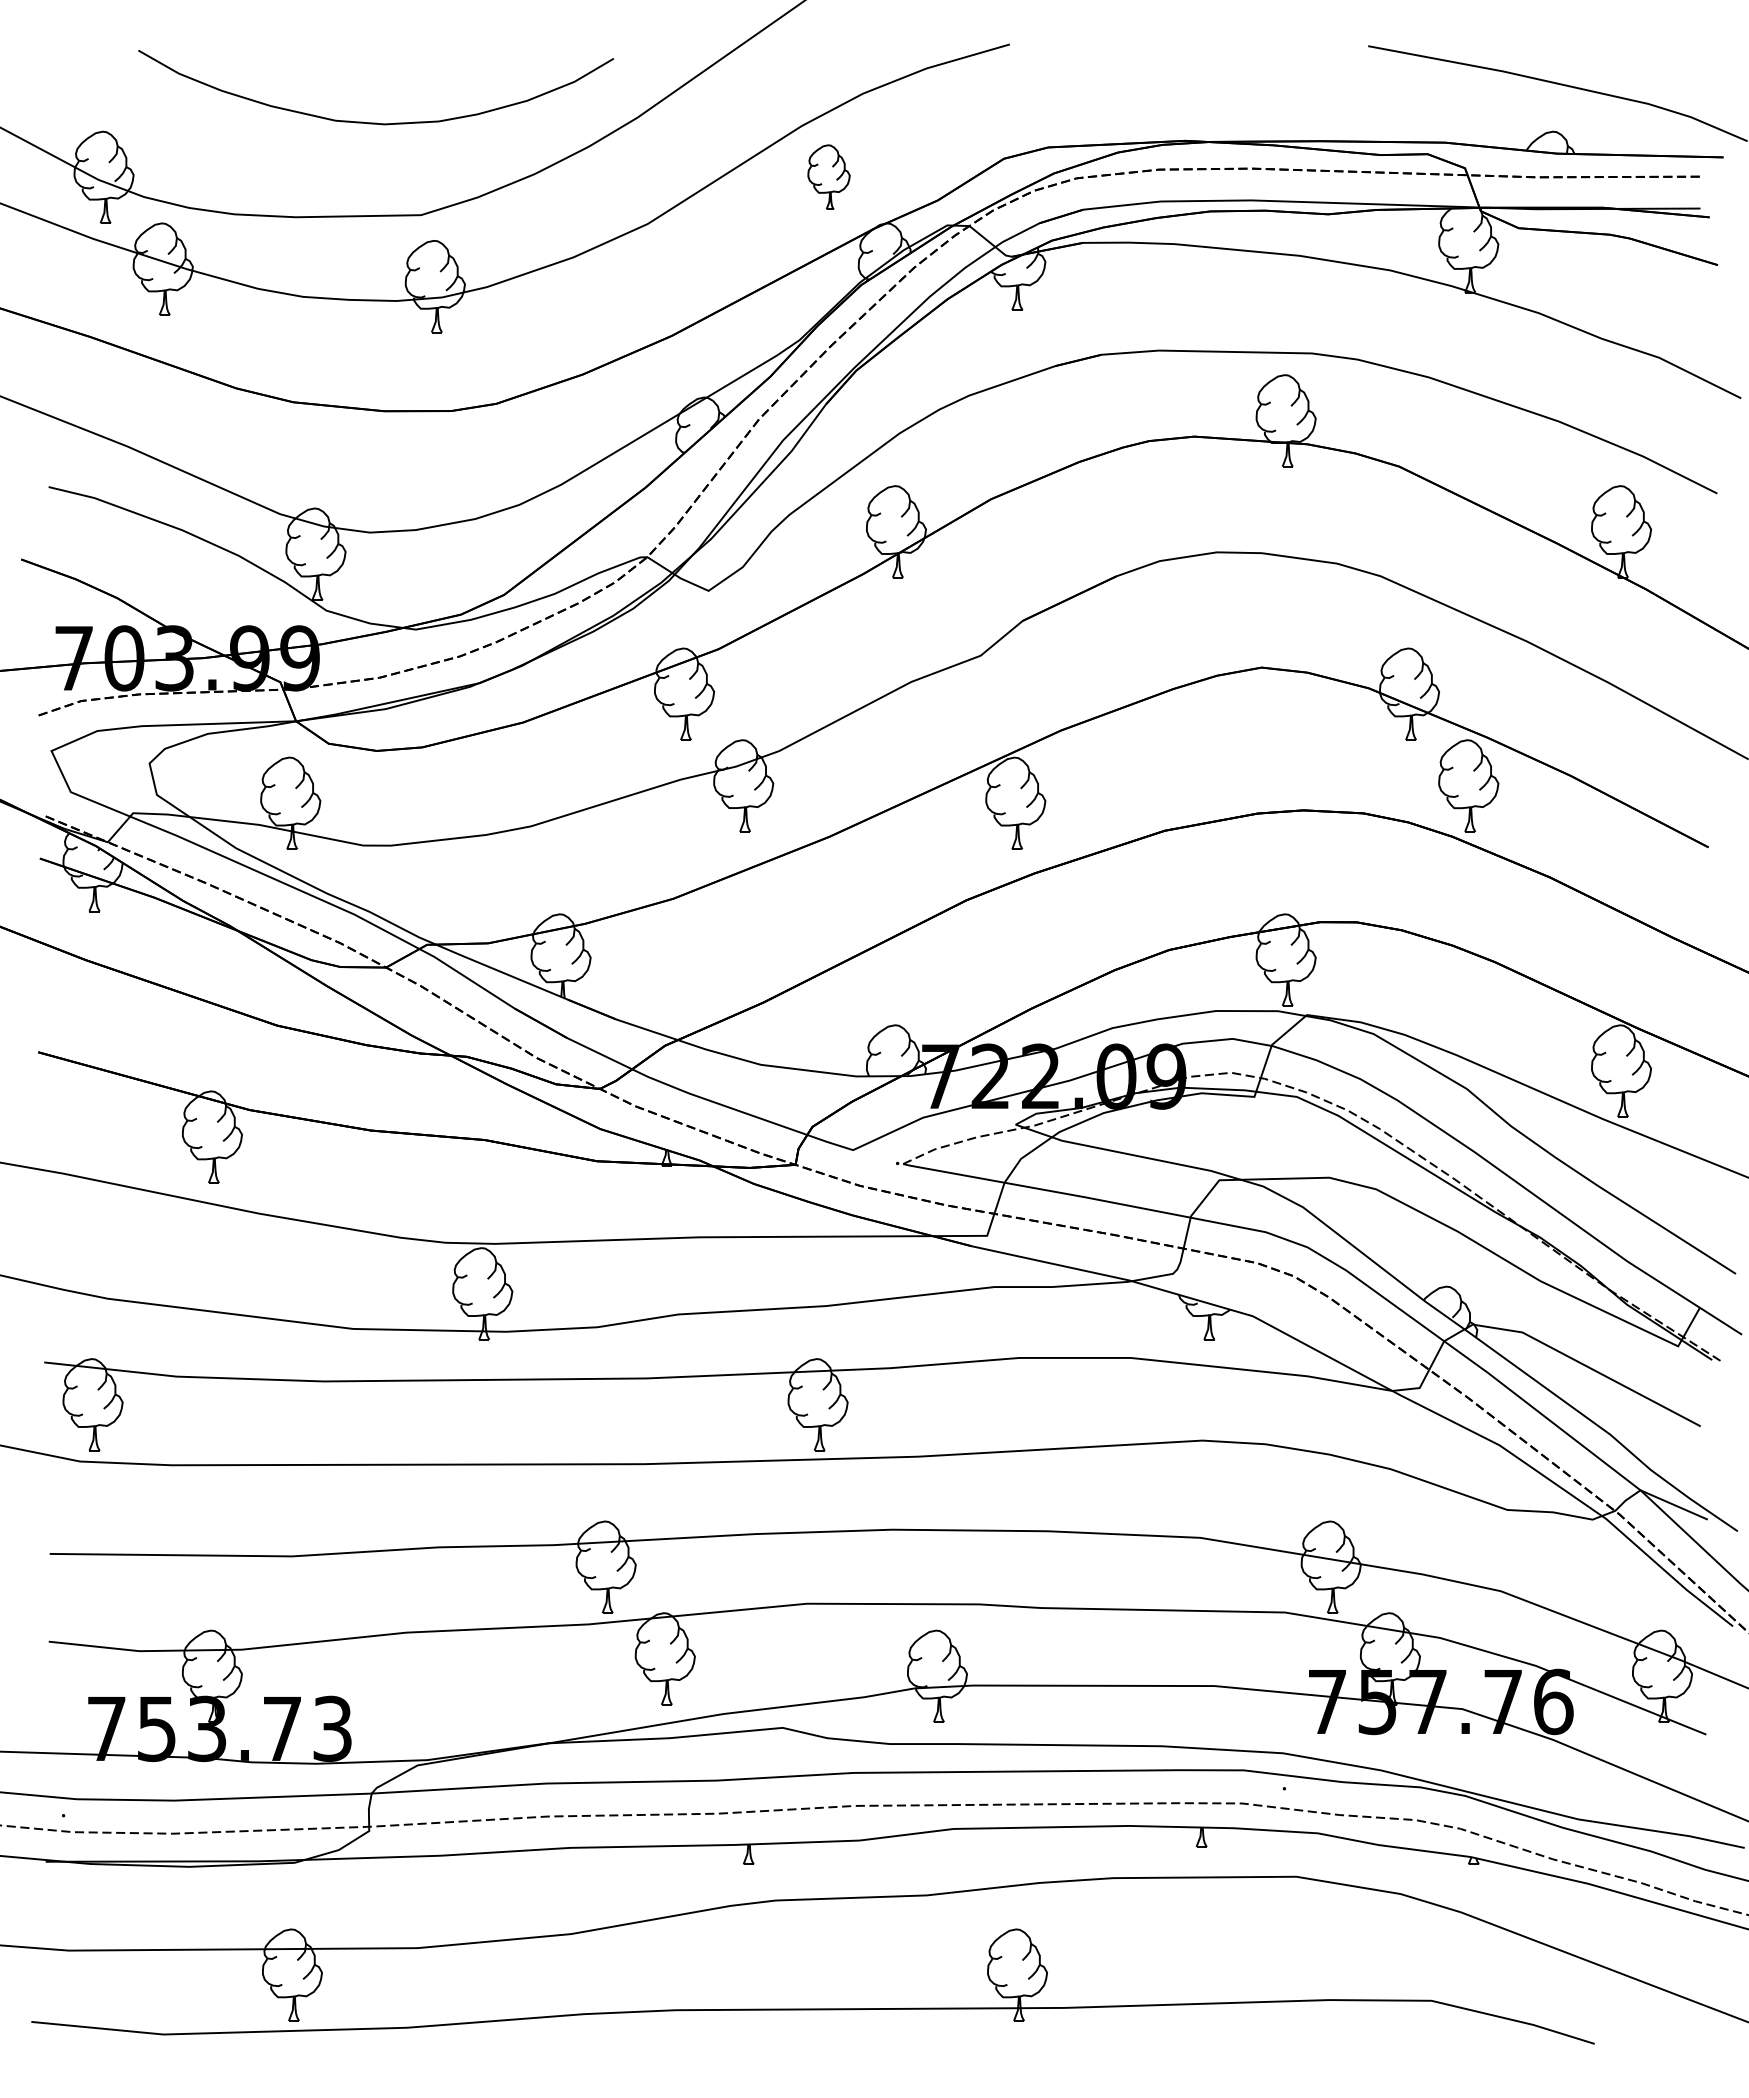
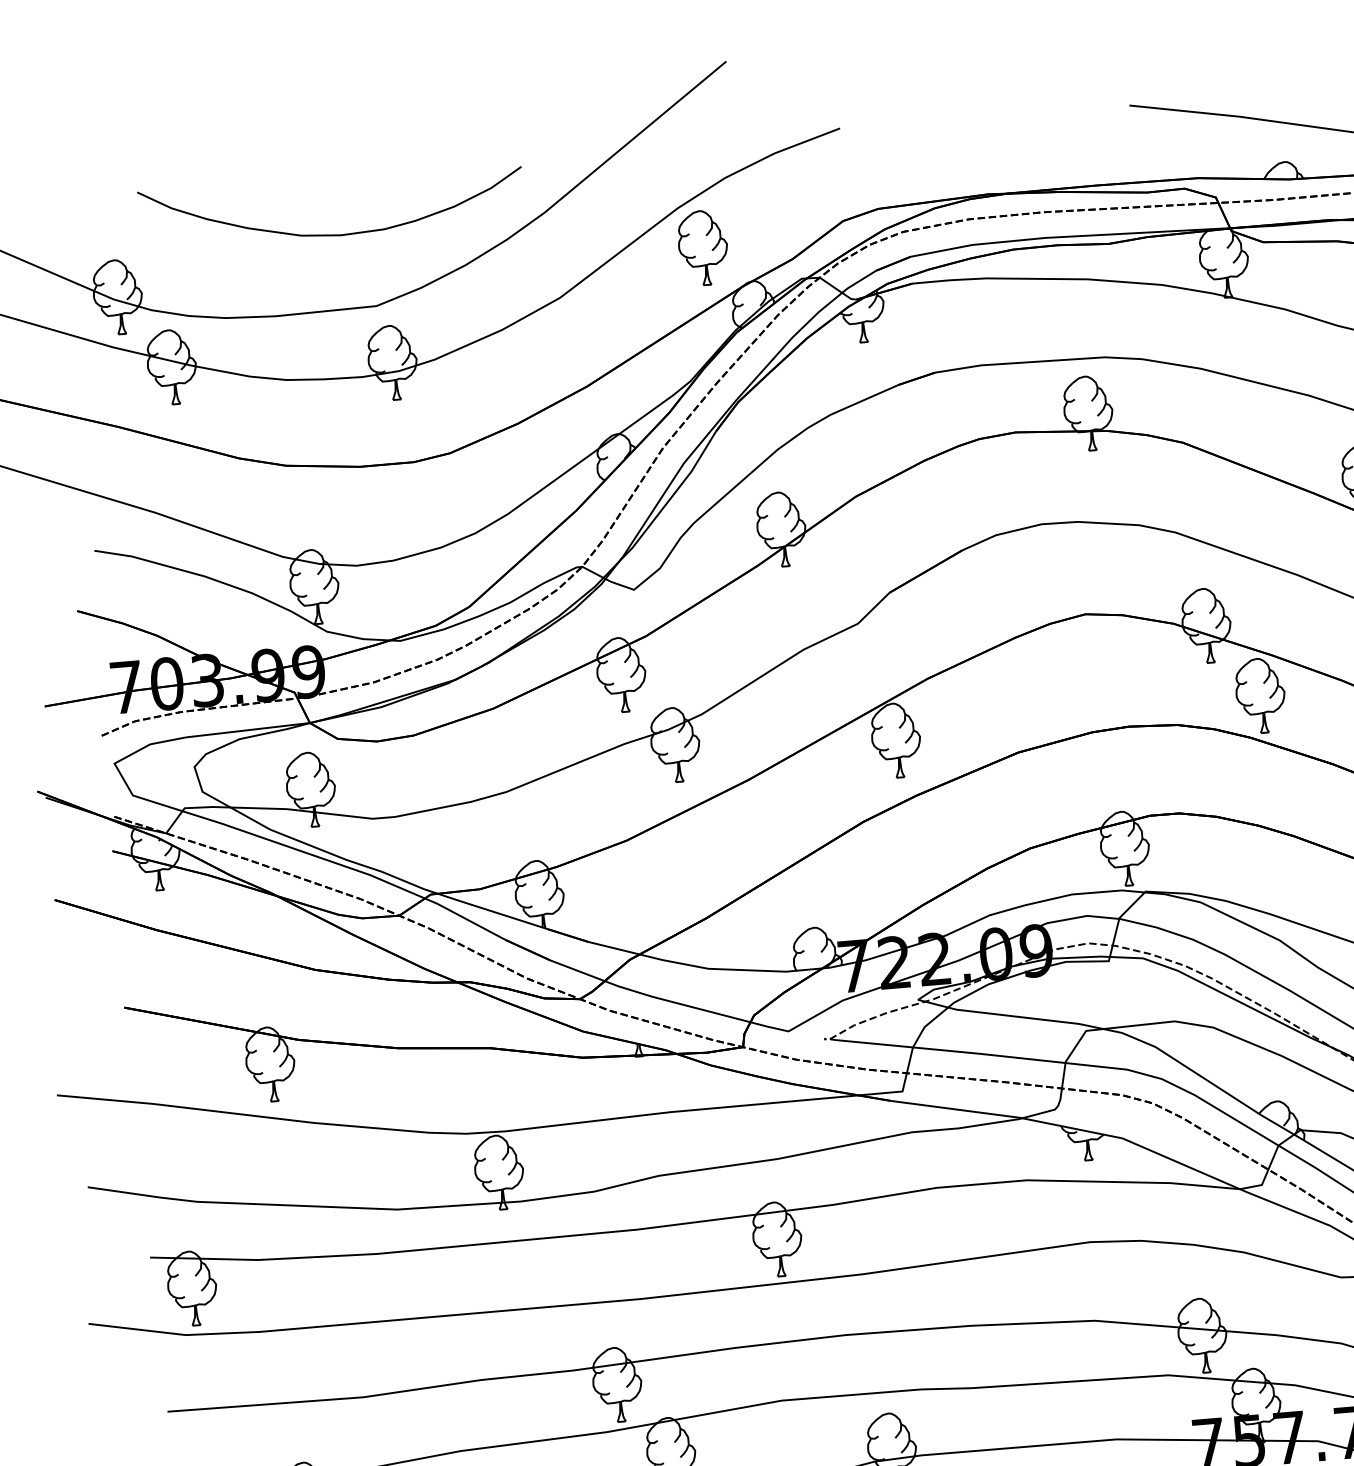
part: (828, 176) -> (702, 247), size x1.43

